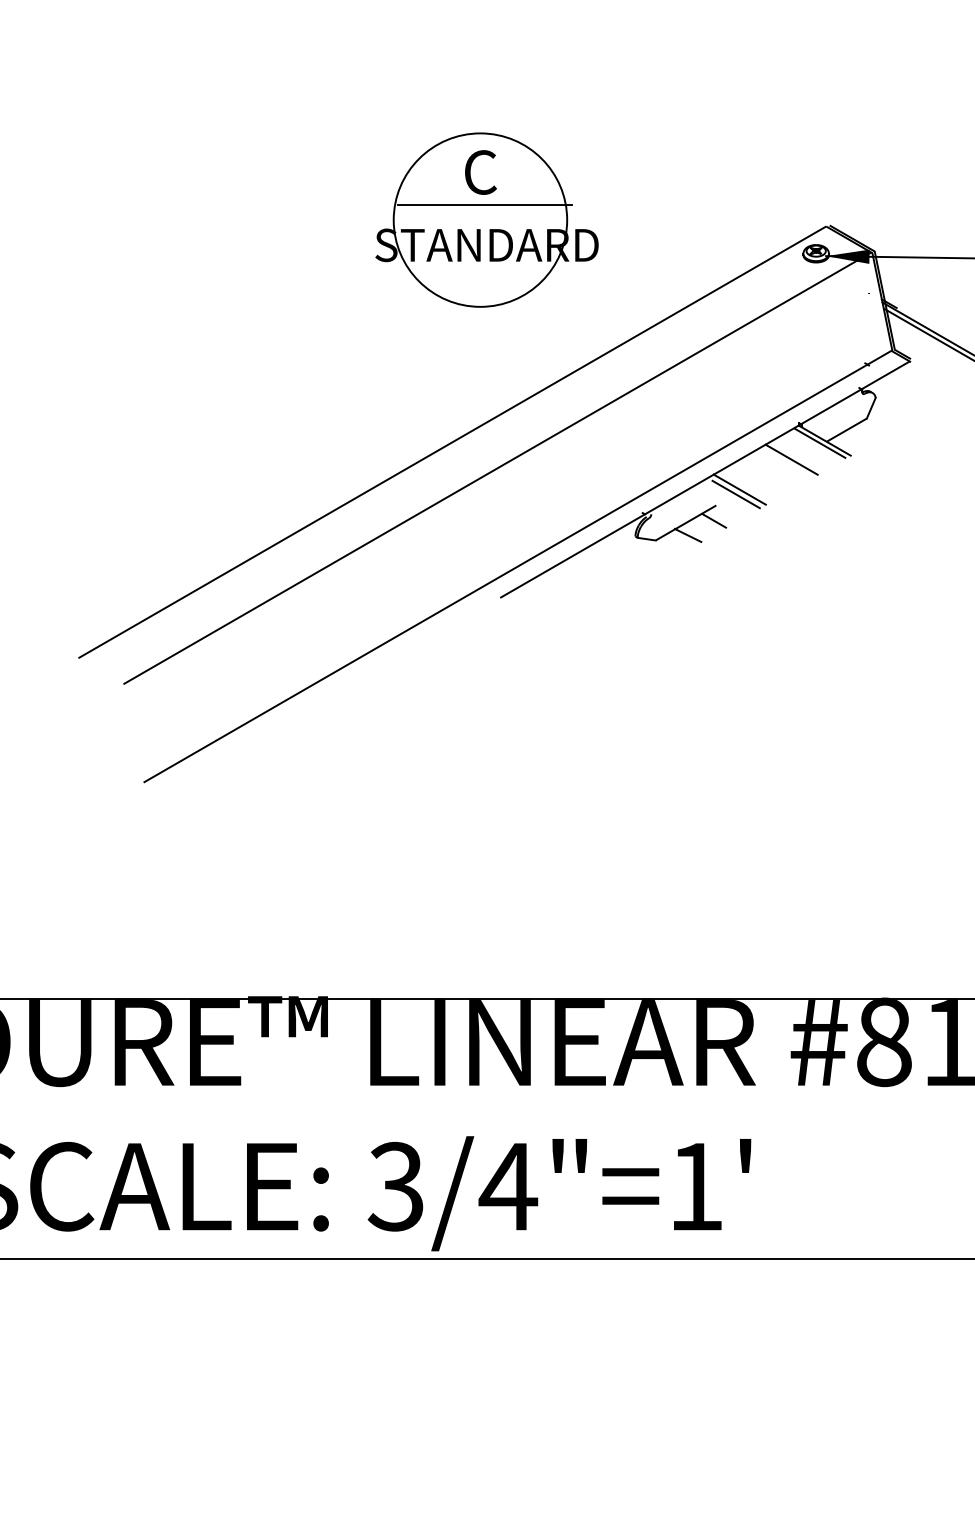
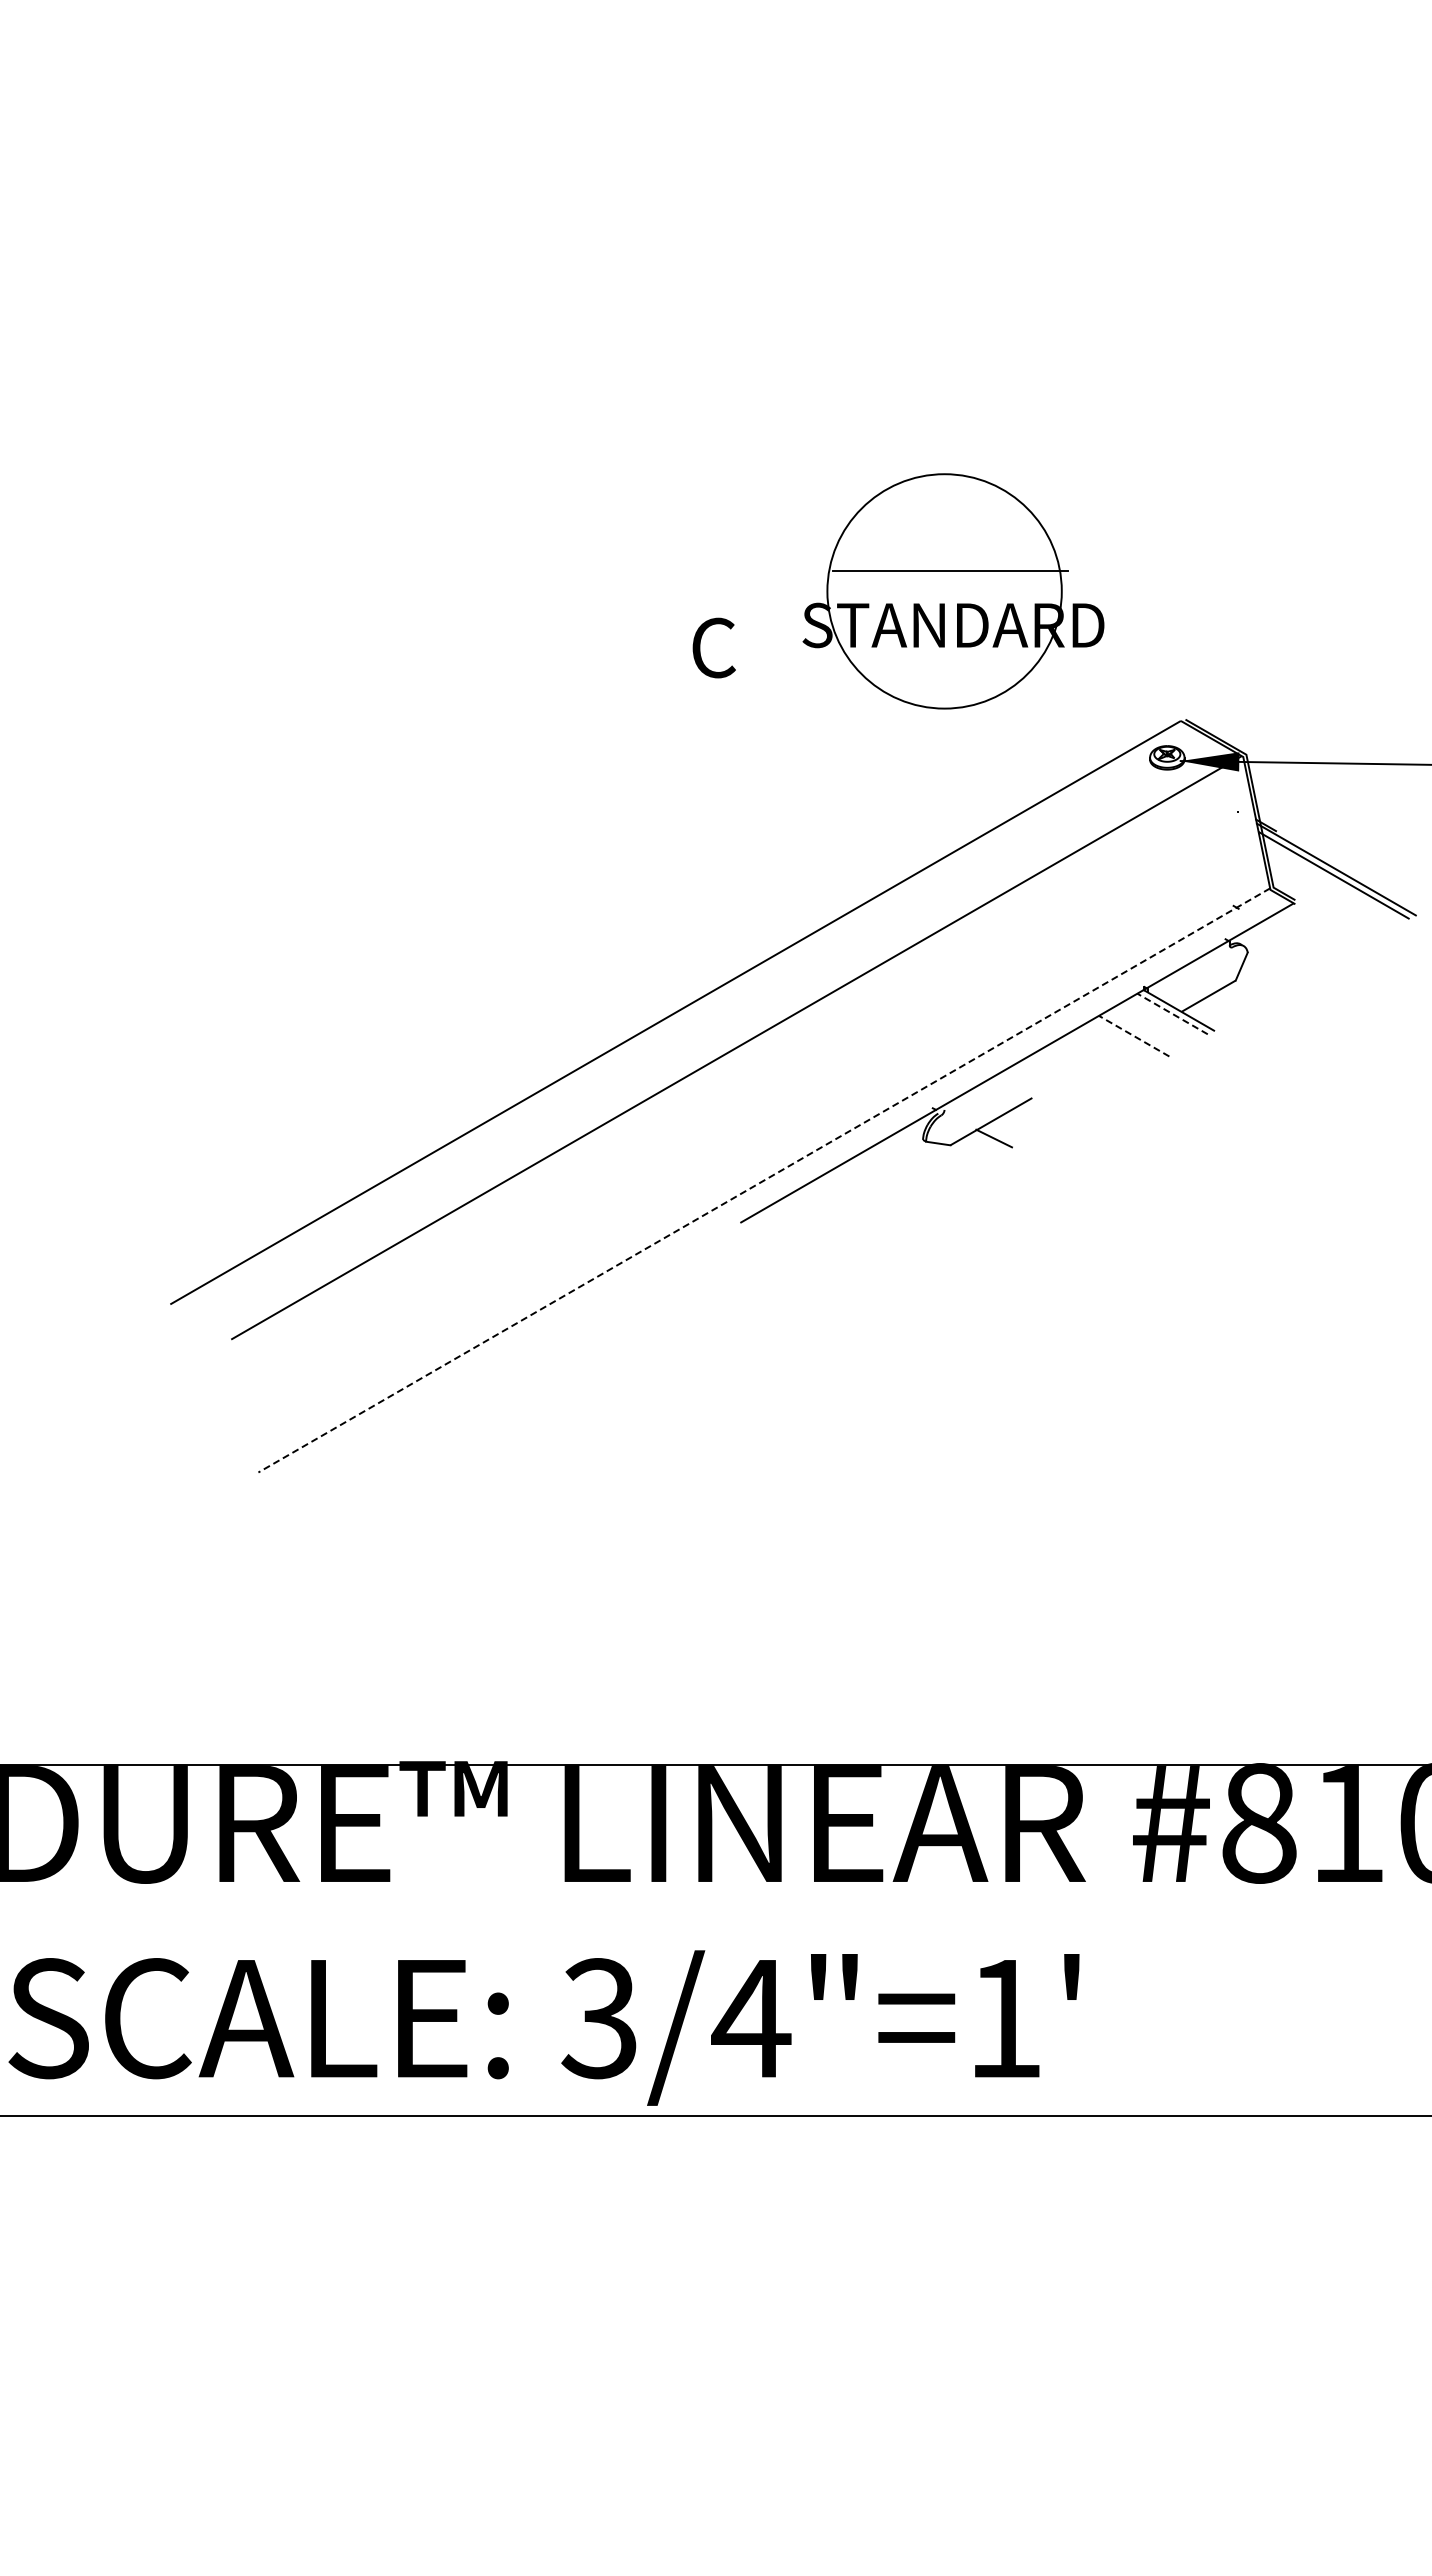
part: (487, 220) -> (953, 591), moved
line: (820, 443) -> (1172, 1014), solid -> dashed
line: (791, 459) -> (1134, 1036), solid -> dashed
line: (739, 489) -> (1063, 1076), removed
line: (736, 494) -> (1059, 1082), removed
line: (714, 520) -> (1029, 1118), removed
line: (517, 566) -> (763, 1180), solid -> dashed

